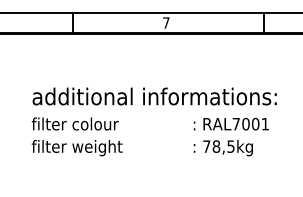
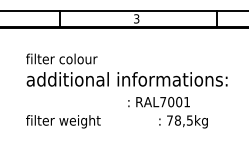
text: (166, 22) -> (136, 18), 7 -> 3
text: (74, 123) -> (61, 58), moved
text: (230, 124) -> (158, 102), moved

